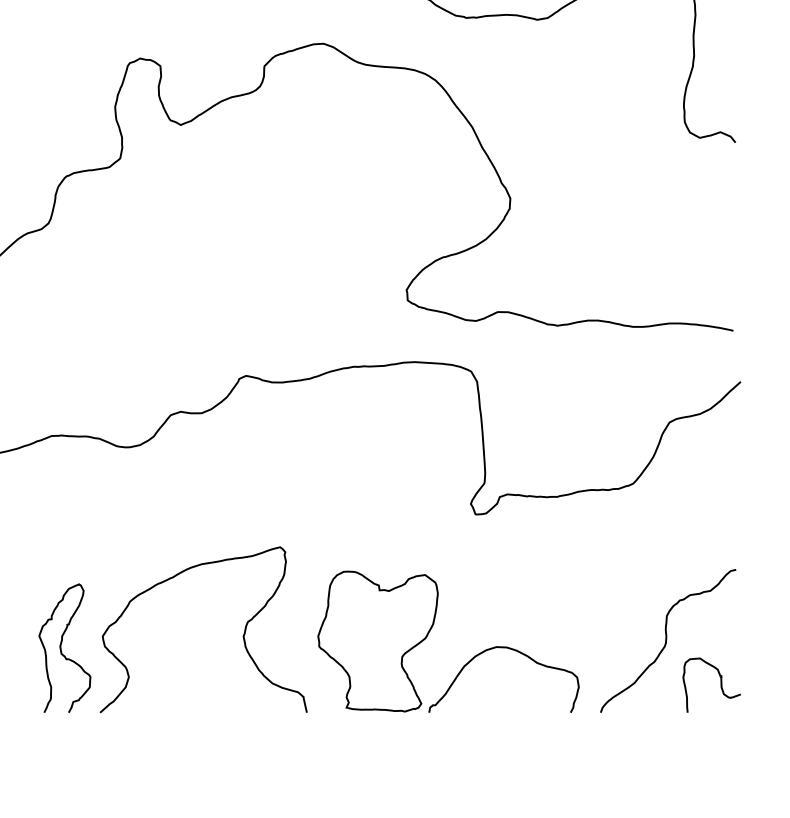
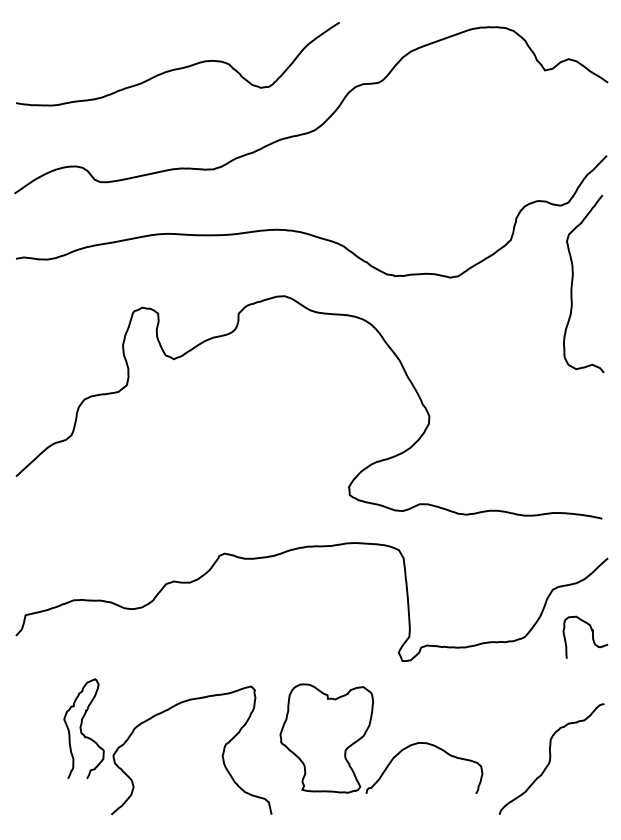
part: (430, 632) -> (367, 731), moved
curve: (61, 647) -> (81, 728), moved
curve: (720, 683) -> (592, 636), moved

